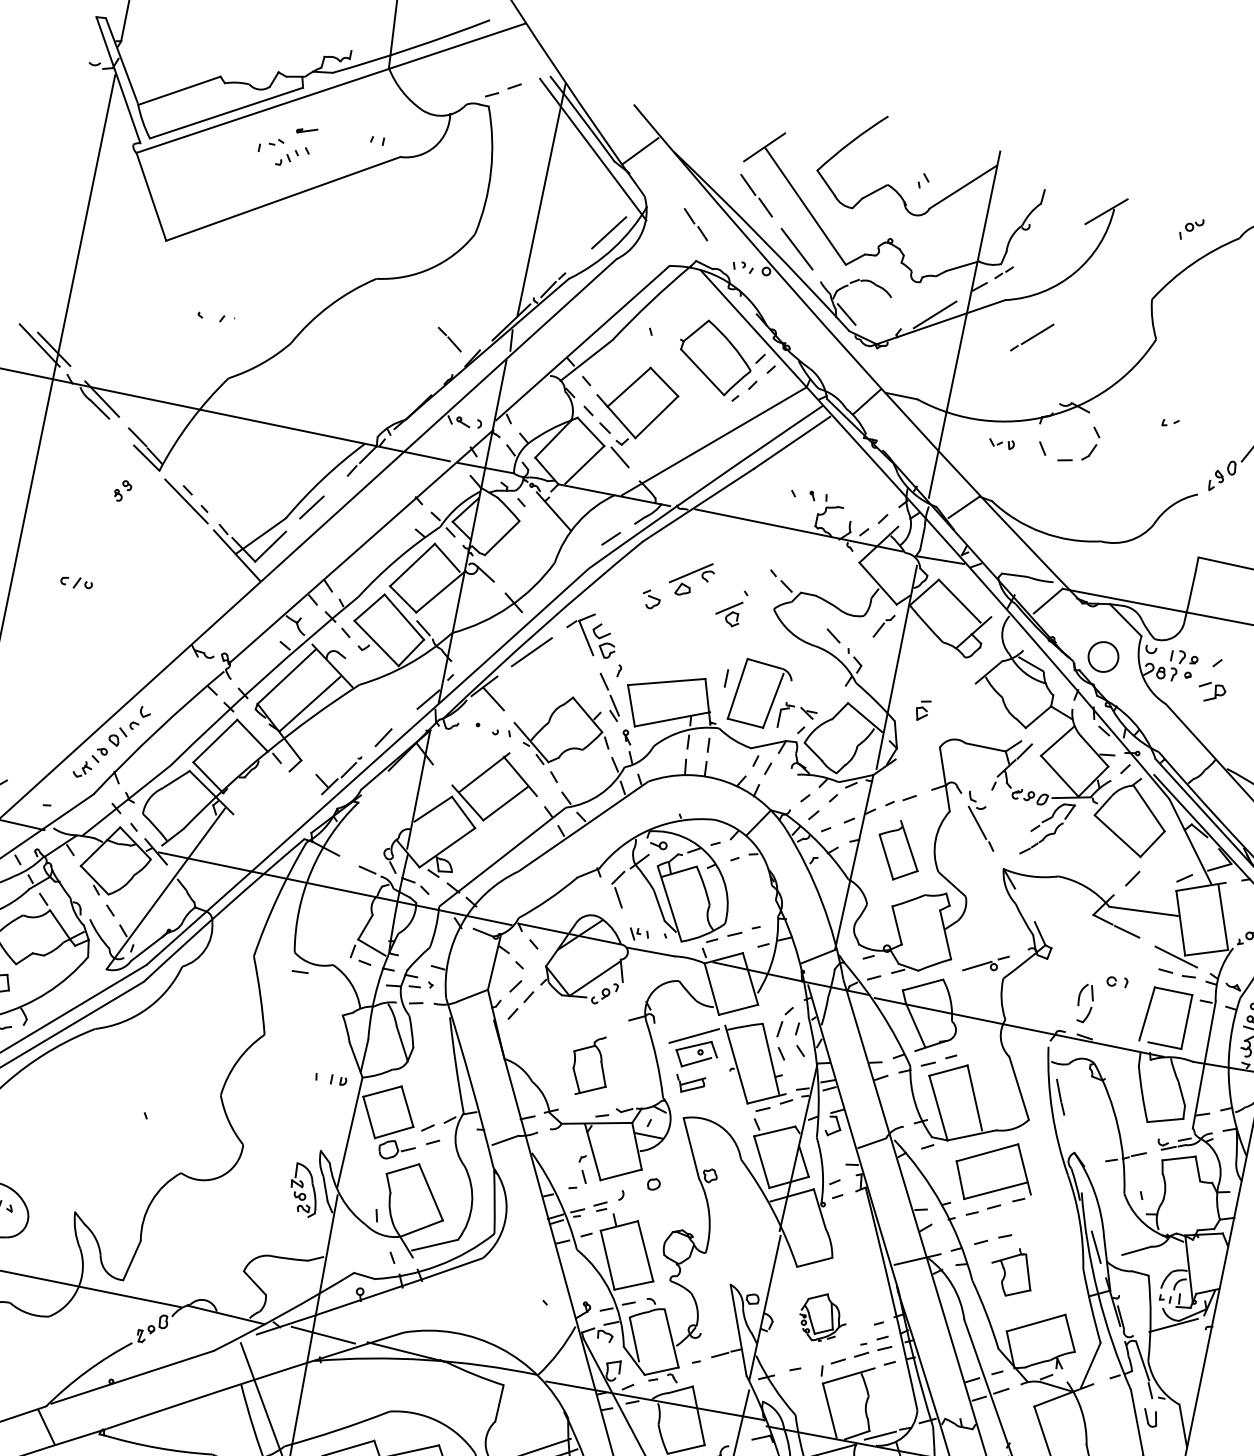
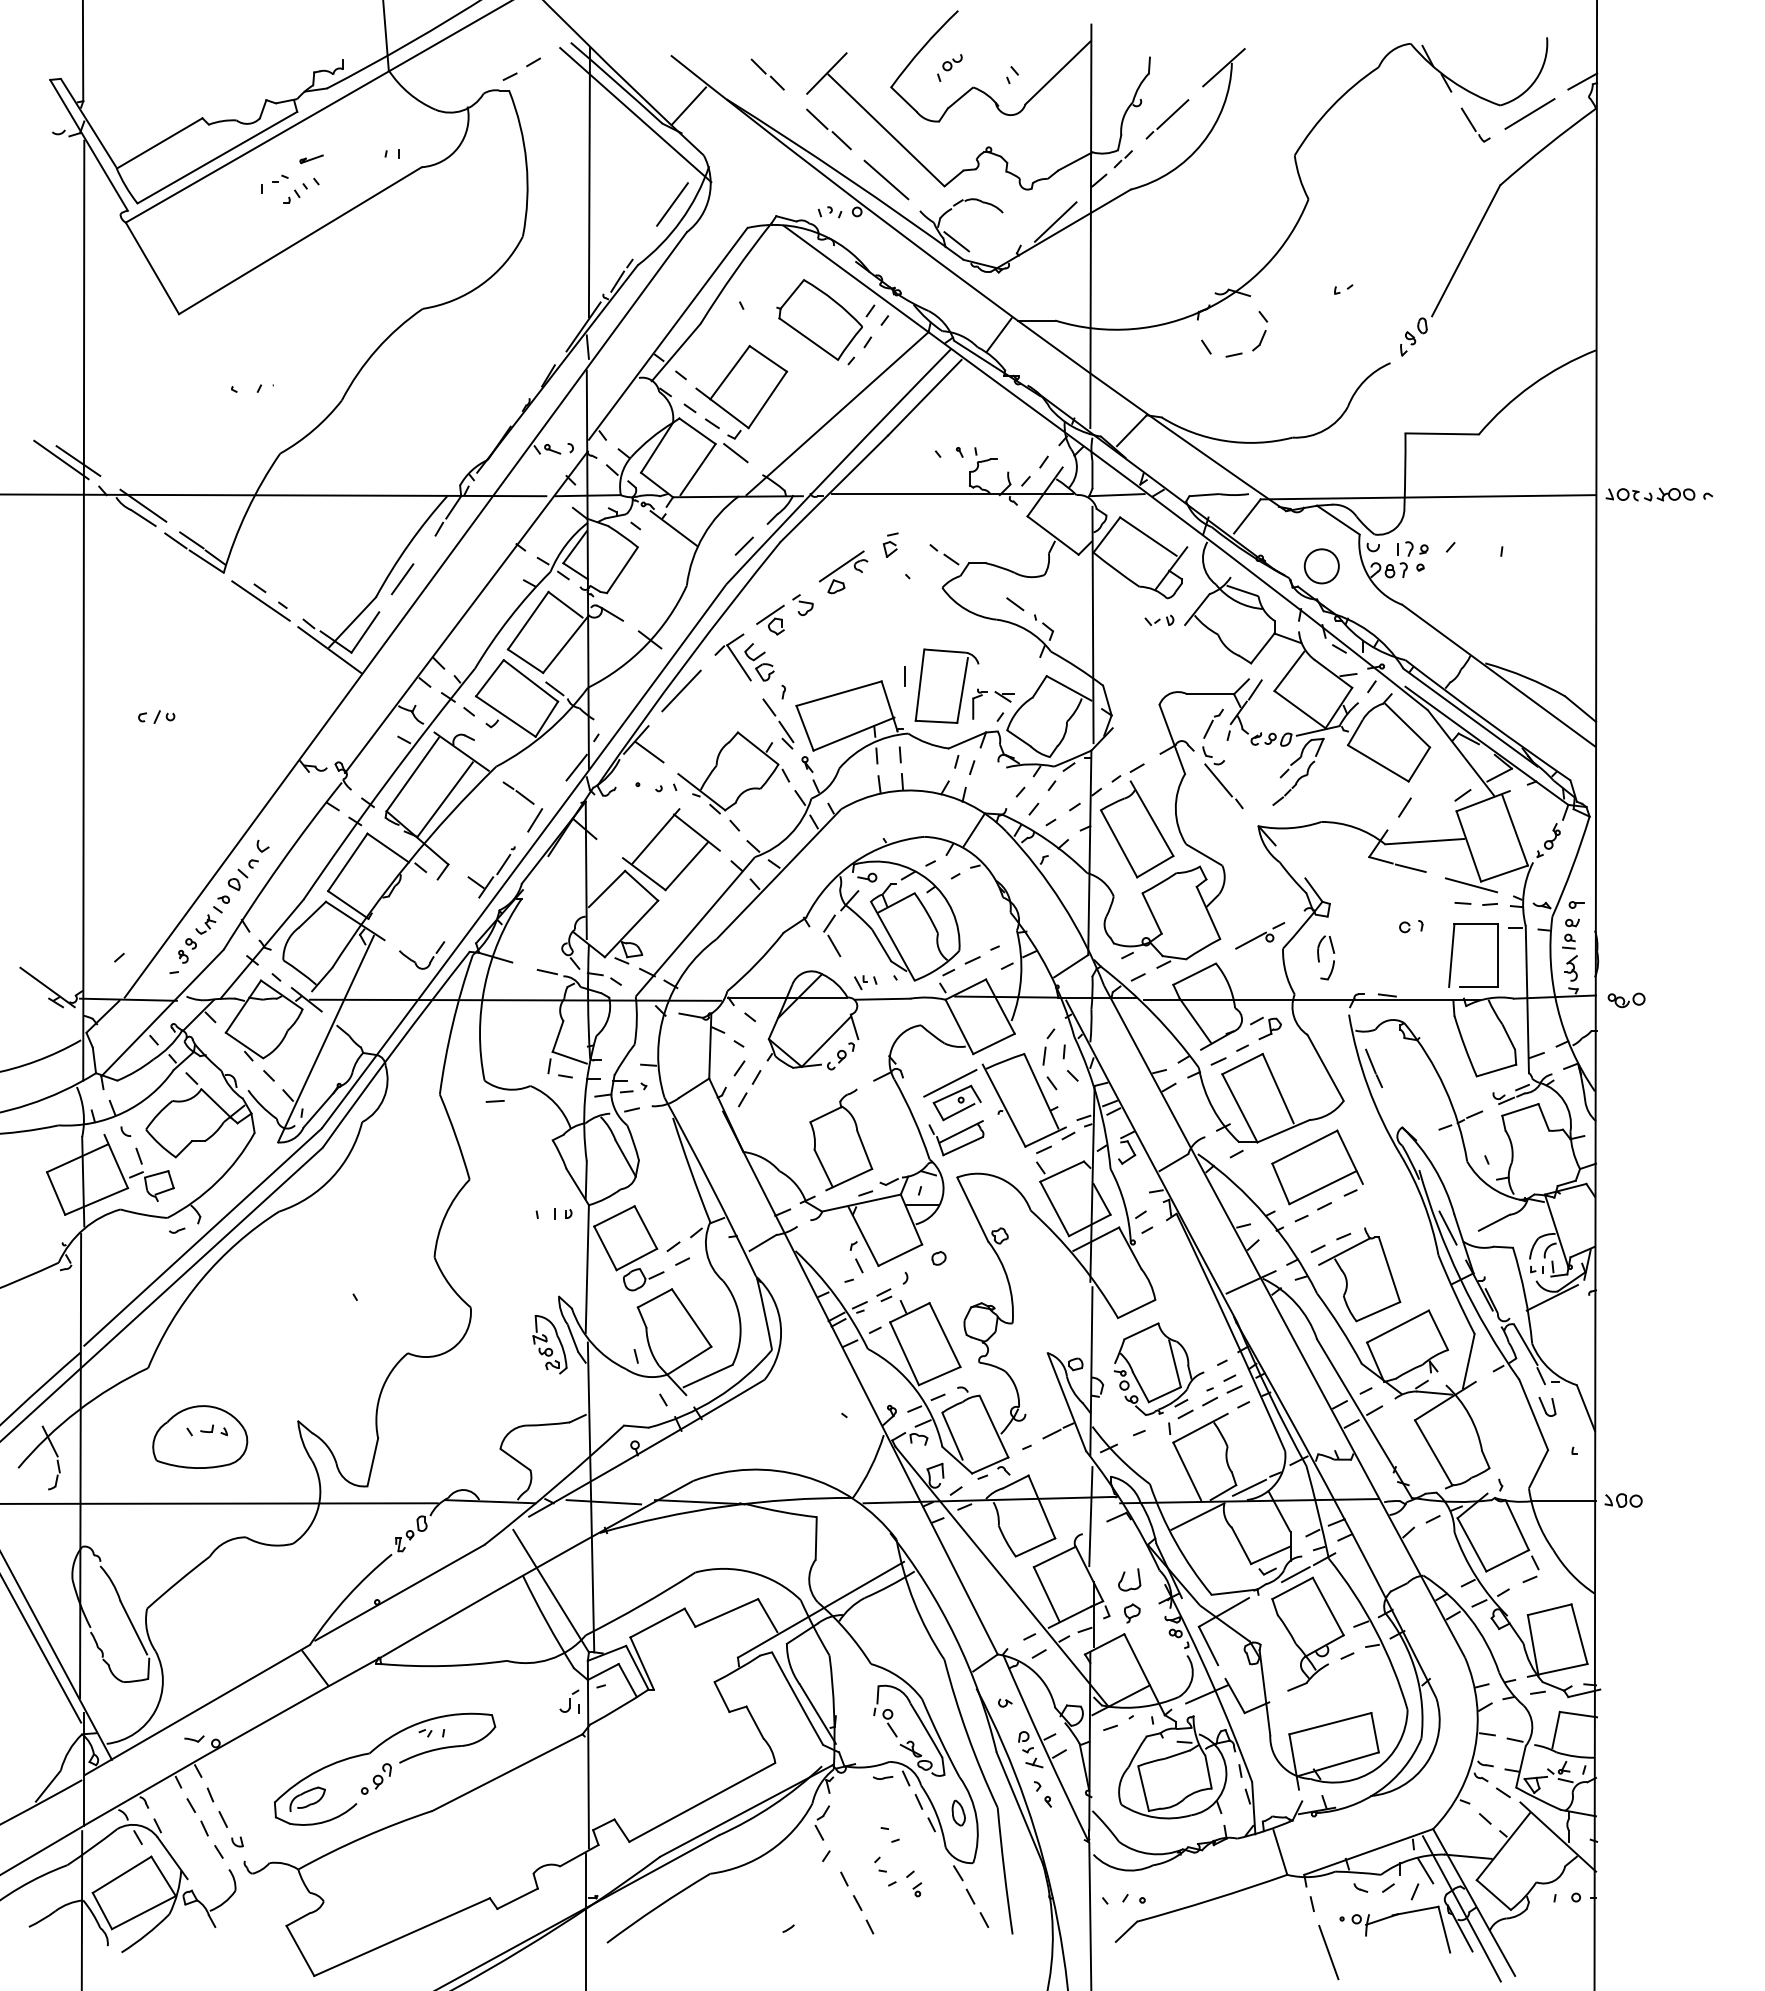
part: (695, 224) -> (767, 74), moved
part: (1191, 228) -> (949, 67), moved
line: (1032, 337) -> (1167, 119), moved
line: (449, 339) -> (518, 792), moved
line: (123, 434) -> (175, 540), added
part: (1001, 442) -> (1159, 619), moved
part: (122, 490) -> (187, 950), moved
part: (728, 612) -> (770, 619), moved
part: (884, 625) -> (1213, 723), moved
part: (1211, 692) -> (1265, 1028), moved
part: (922, 709) -> (890, 544), moved
part: (256, 837) -> (415, 961), added
part: (899, 850) -> (1137, 829), size x1.43
part: (1079, 1001) -> (1319, 957), moved
part: (590, 1065) -> (841, 1139), size x1.43
part: (689, 1084) -> (956, 1138), size x1.67
part: (1012, 1271) -> (1359, 1274), size x1.67
part: (823, 1317) -> (1158, 1368), size x1.67

